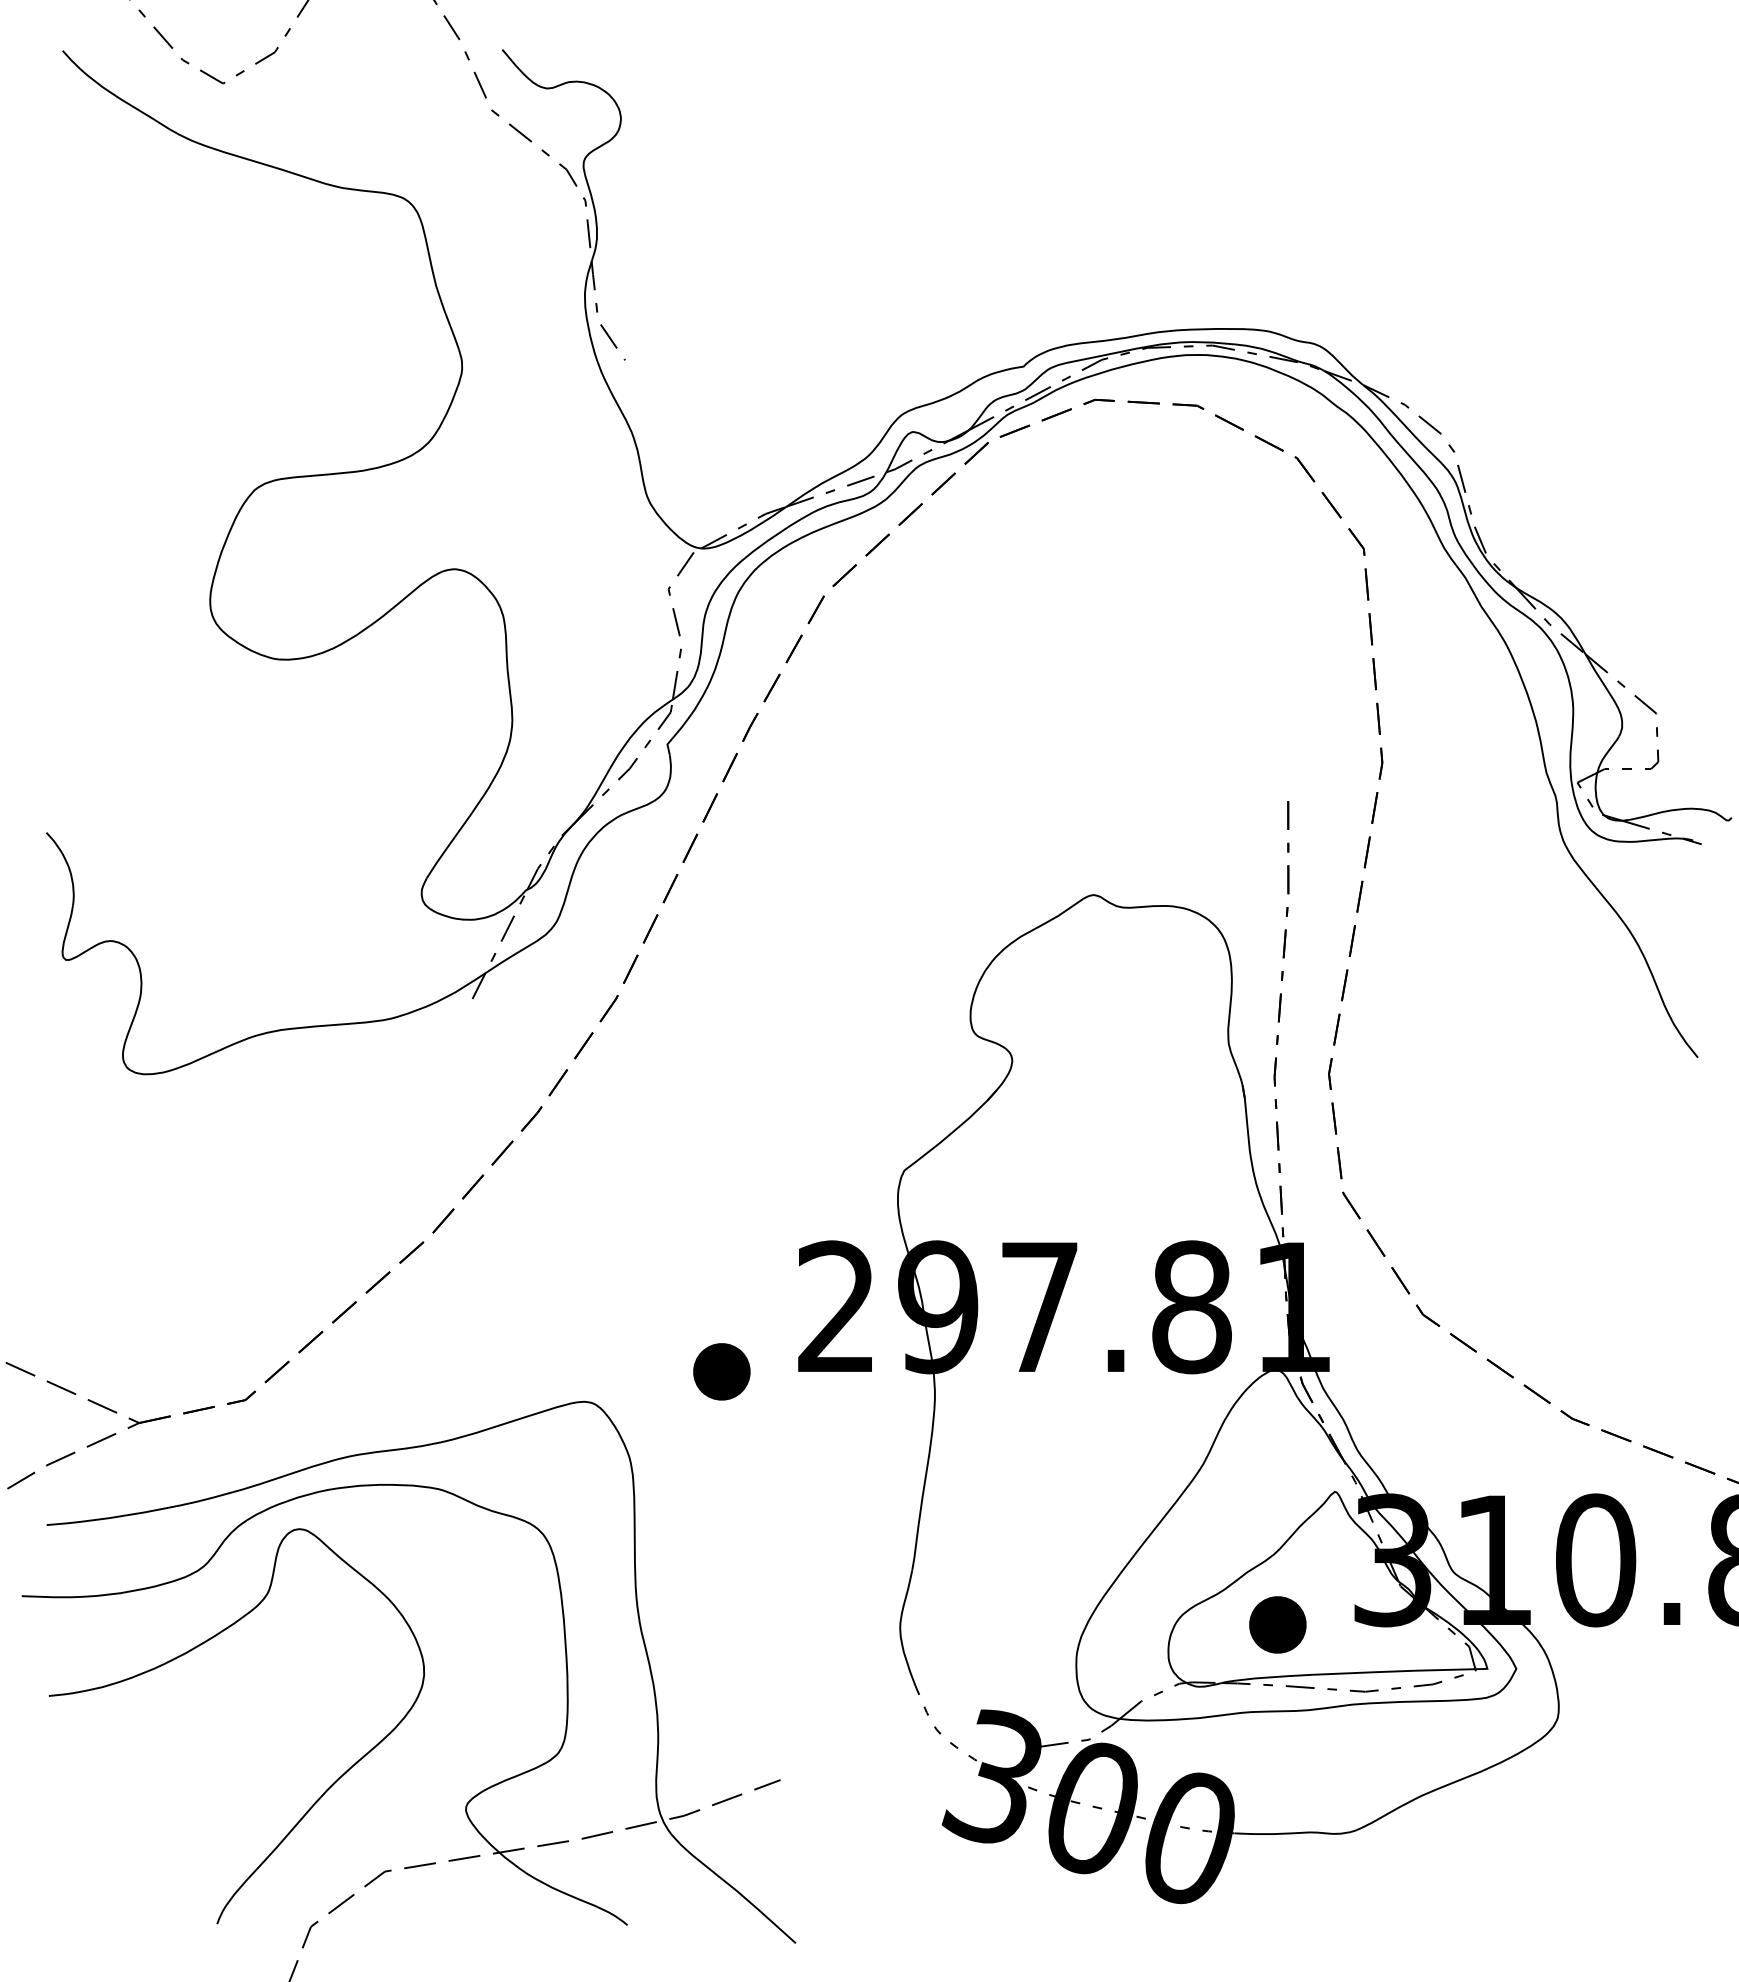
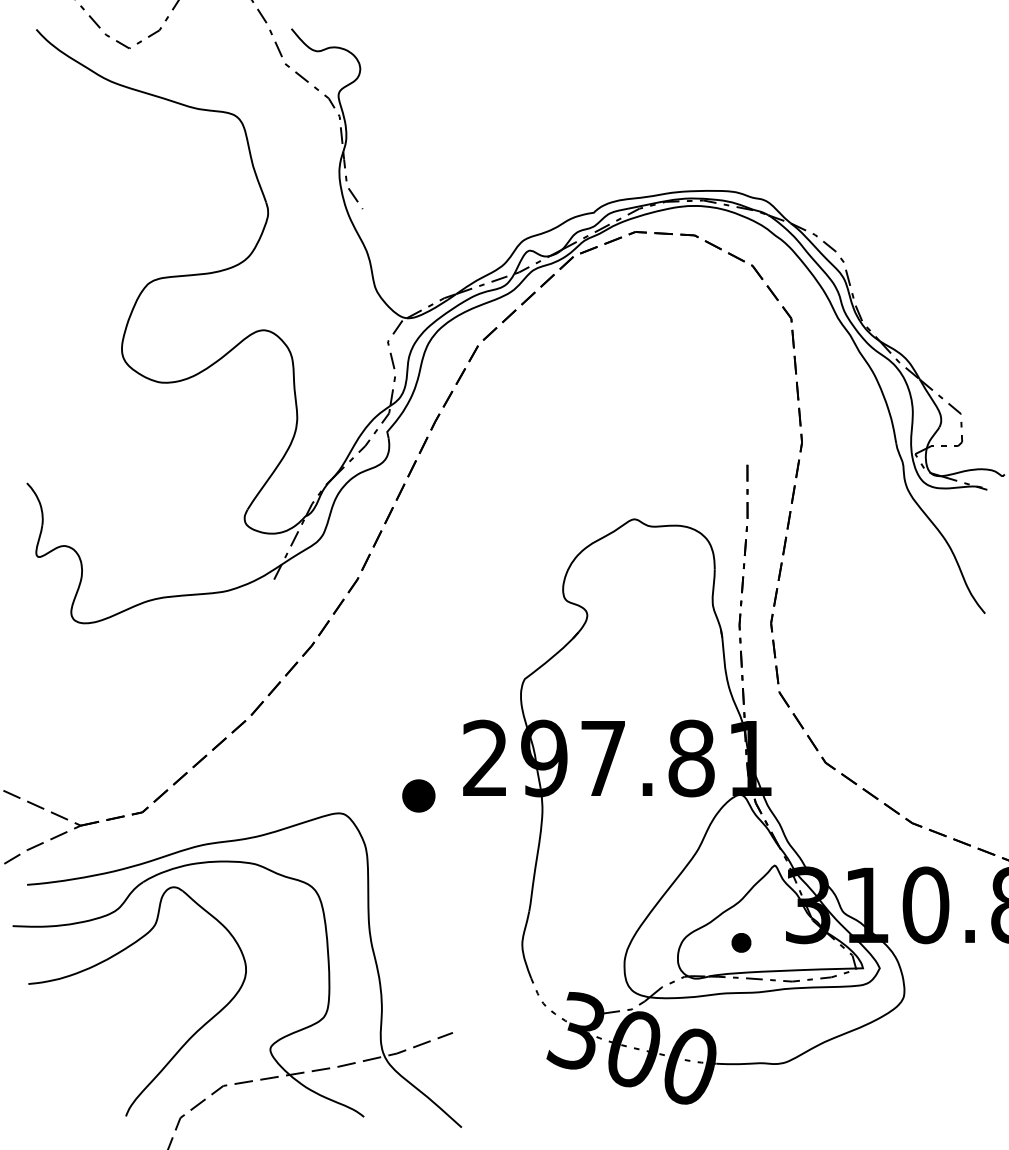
part: (1277, 1624) -> (741, 942), size x0.6

